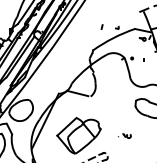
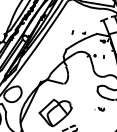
part: (124, 136) -> (99, 109), moved

